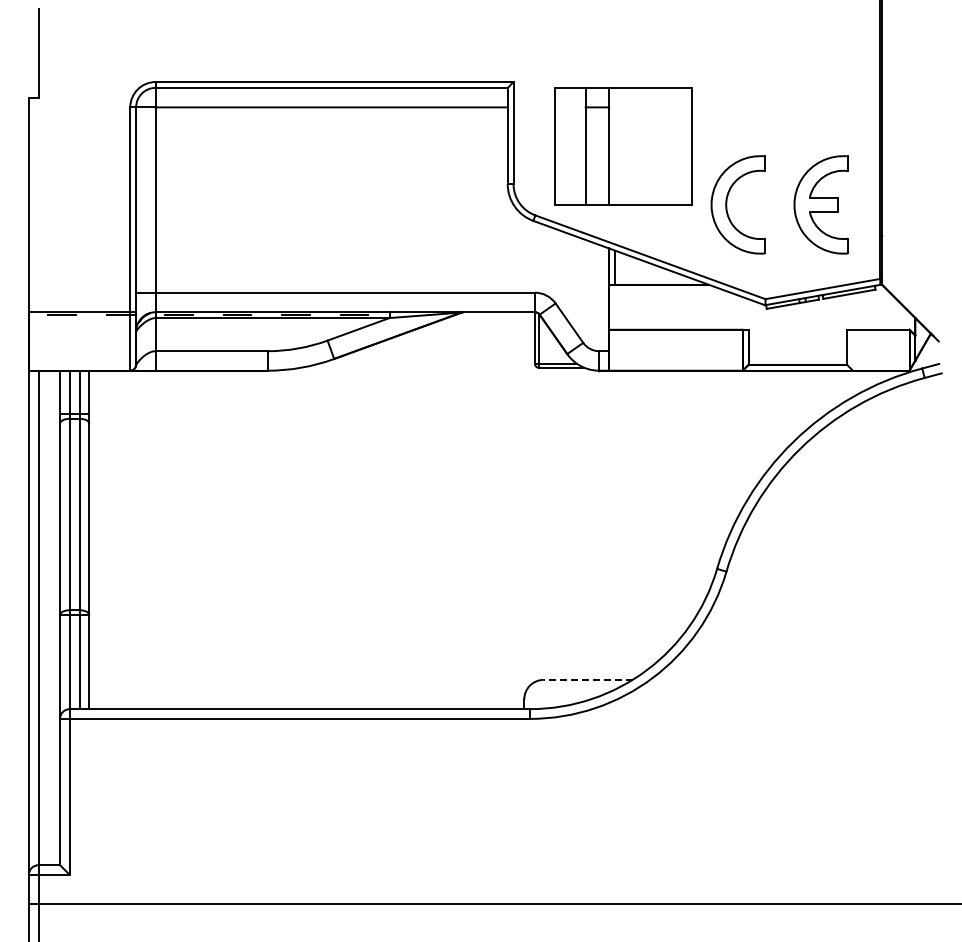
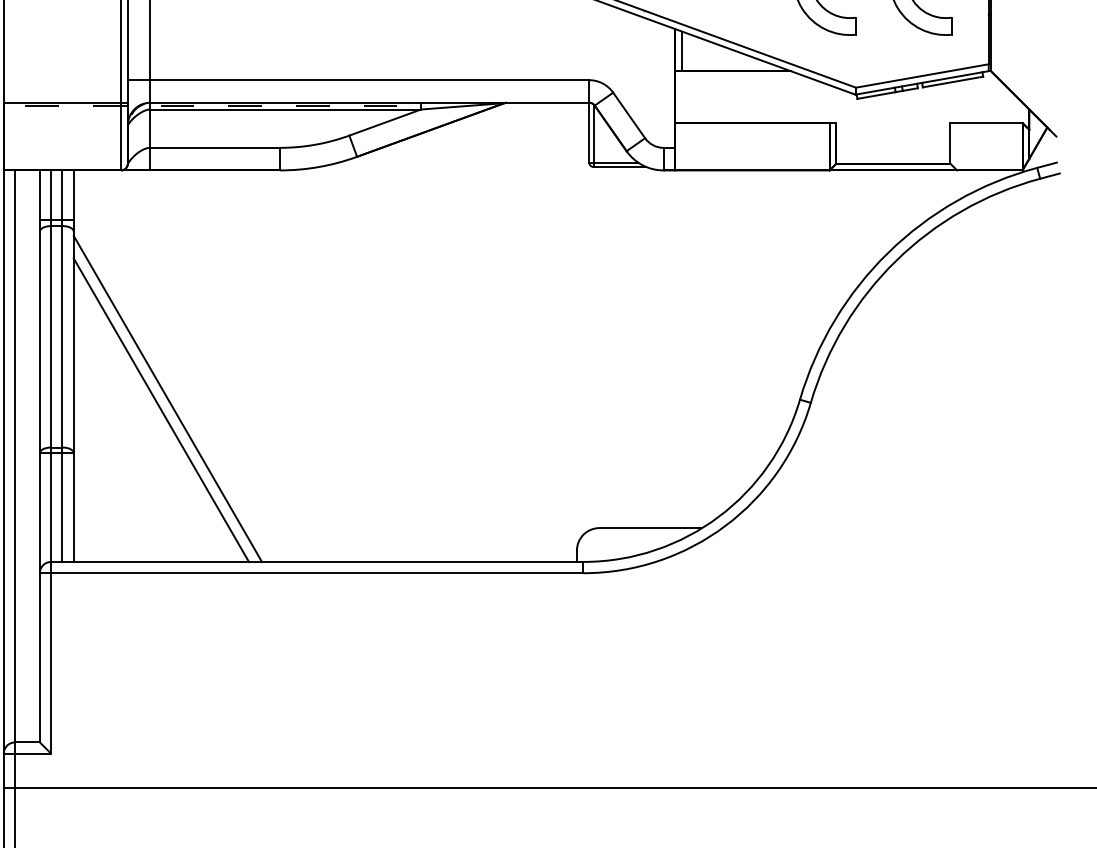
line: (170, 568) -> (167, 399), added
line: (164, 577) -> (160, 409), added
line: (587, 679) -> (650, 527), dashed -> solid

